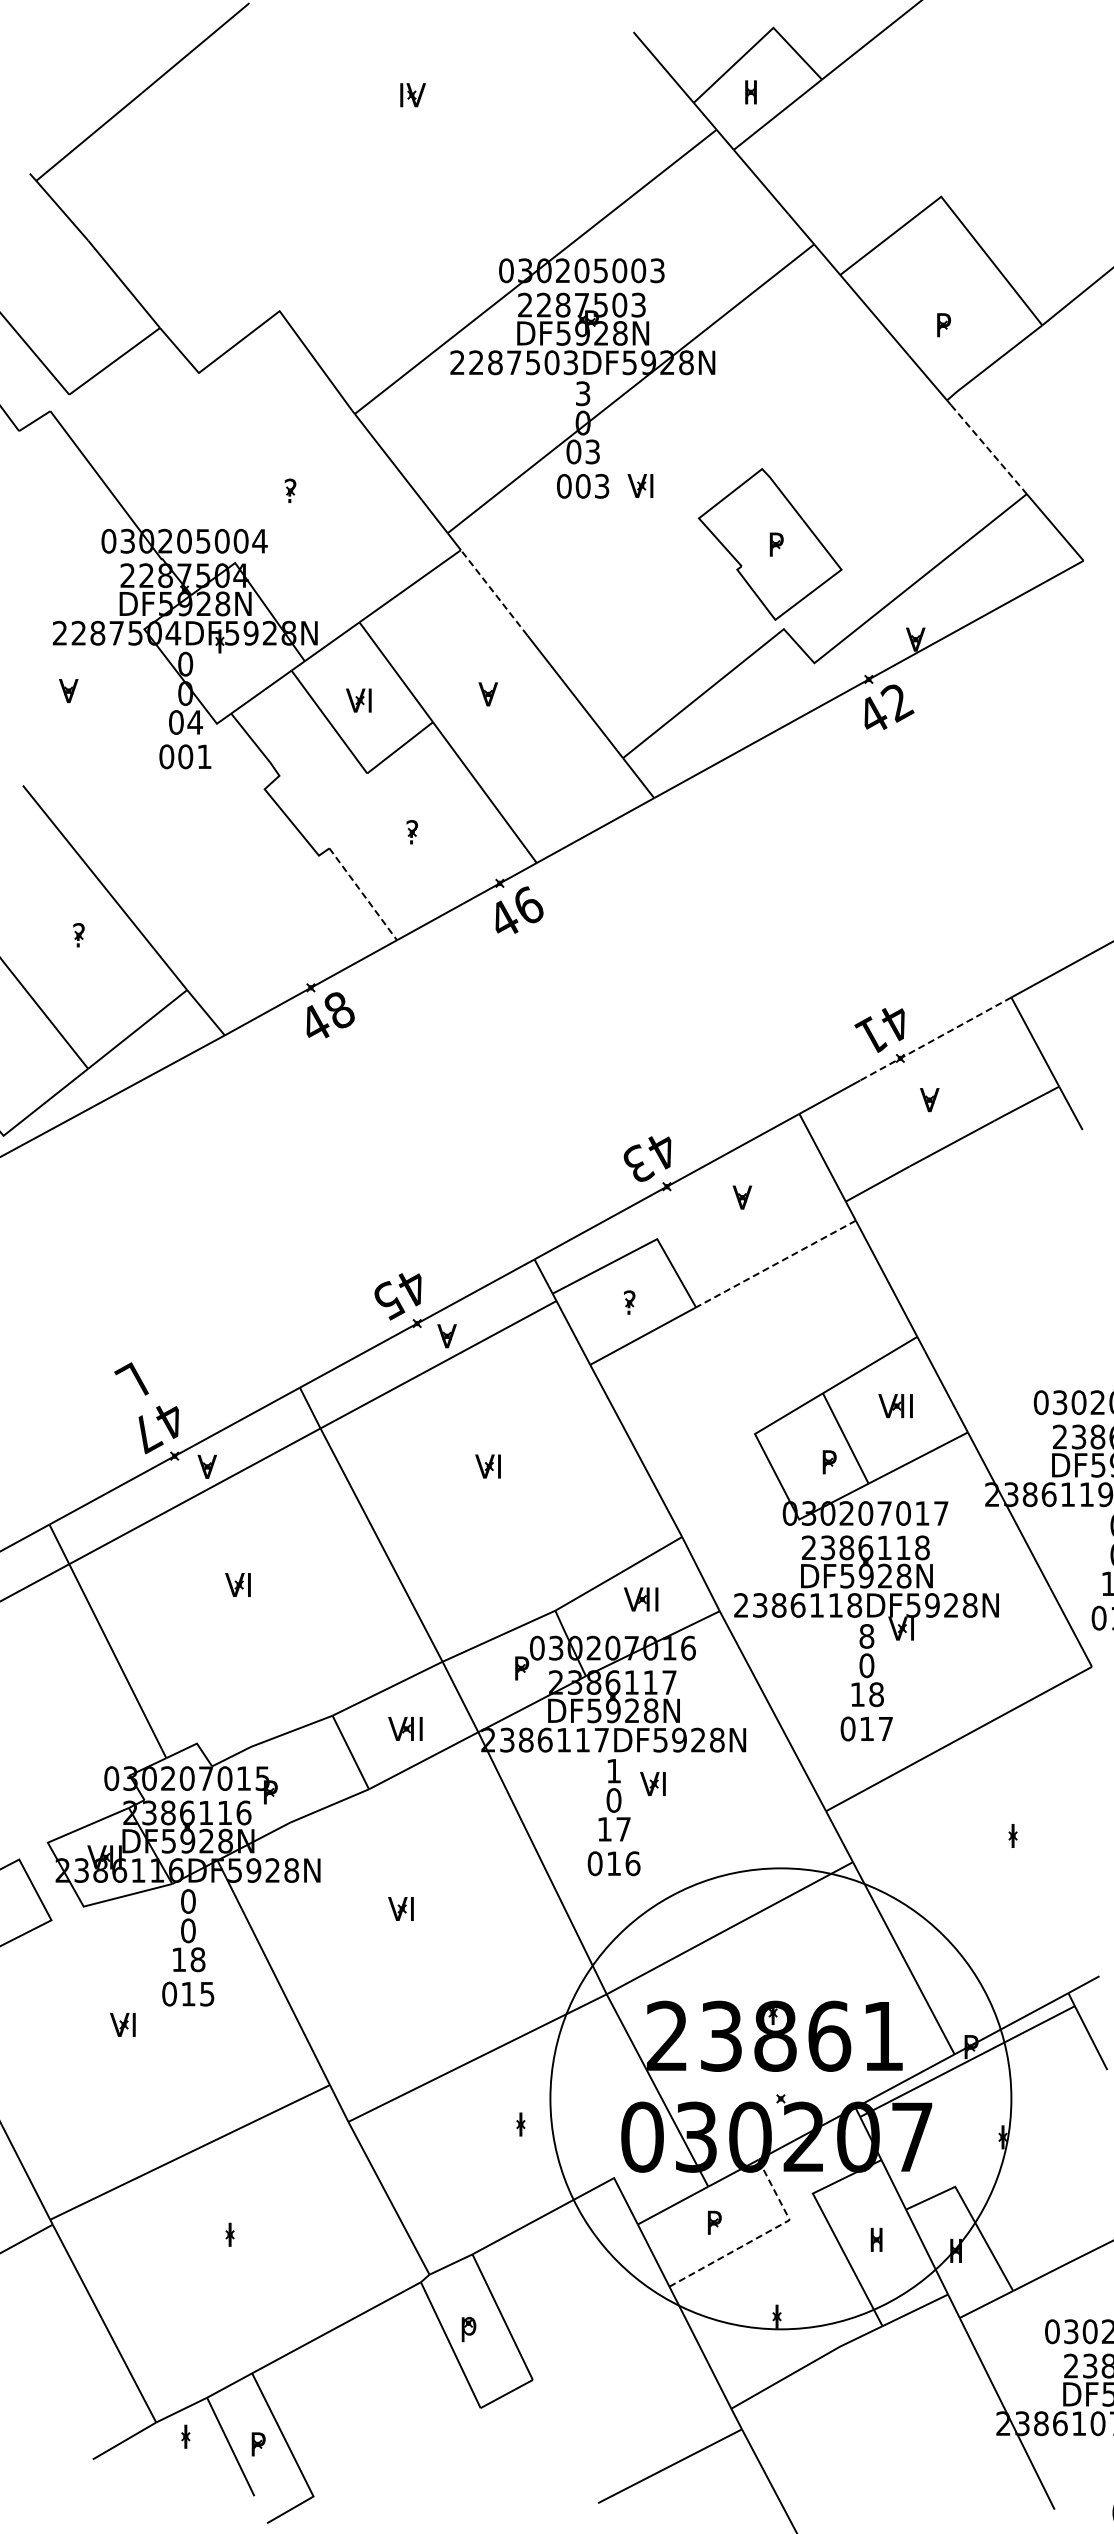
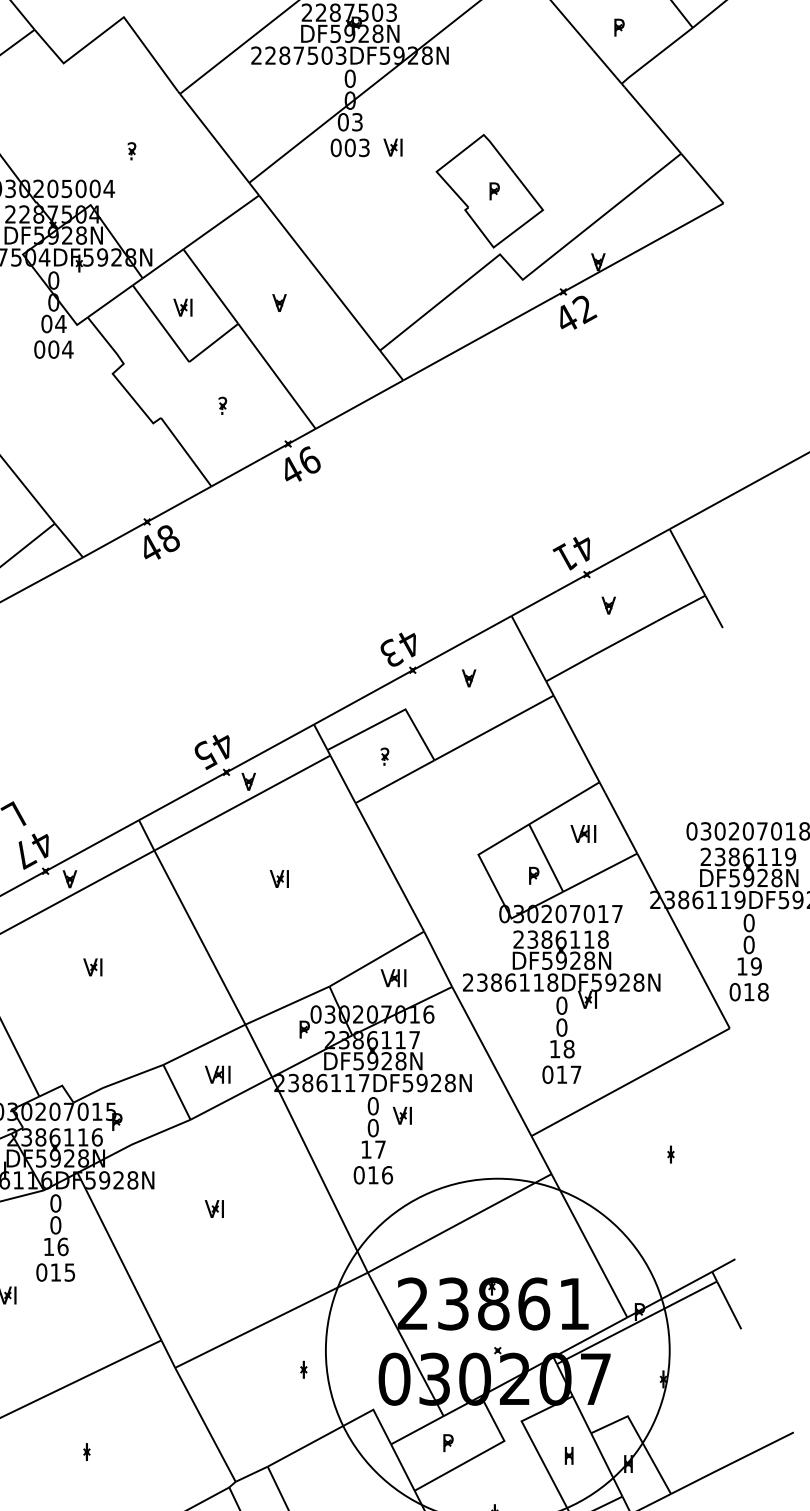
text: (582, 393) -> (349, 78), 3 -> 0
line: (989, 450) -> (653, 121), dashed -> solid
line: (493, 592) -> (283, 227), dashed -> solid
text: (204, 756) -> (67, 349), 001 -> 004
line: (363, 894) -> (186, 452), dashed -> solid
line: (935, 1039) -> (613, 560), dashed -> solid
line: (775, 1264) -> (493, 728), dashed -> solid
text: (866, 1636) -> (561, 1005), 8 -> 0
text: (613, 1770) -> (372, 1105), 1 -> 0
text: (197, 1959) -> (62, 1246), 18 -> 16
line: (760, 2236) -> (482, 1453), dashed -> solid

